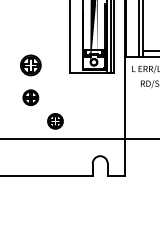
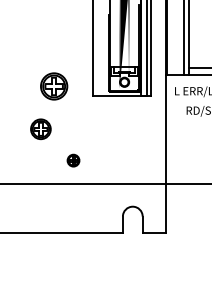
part: (30, 65) -> (53, 86), moved
part: (55, 121) -> (73, 160), size x0.6

